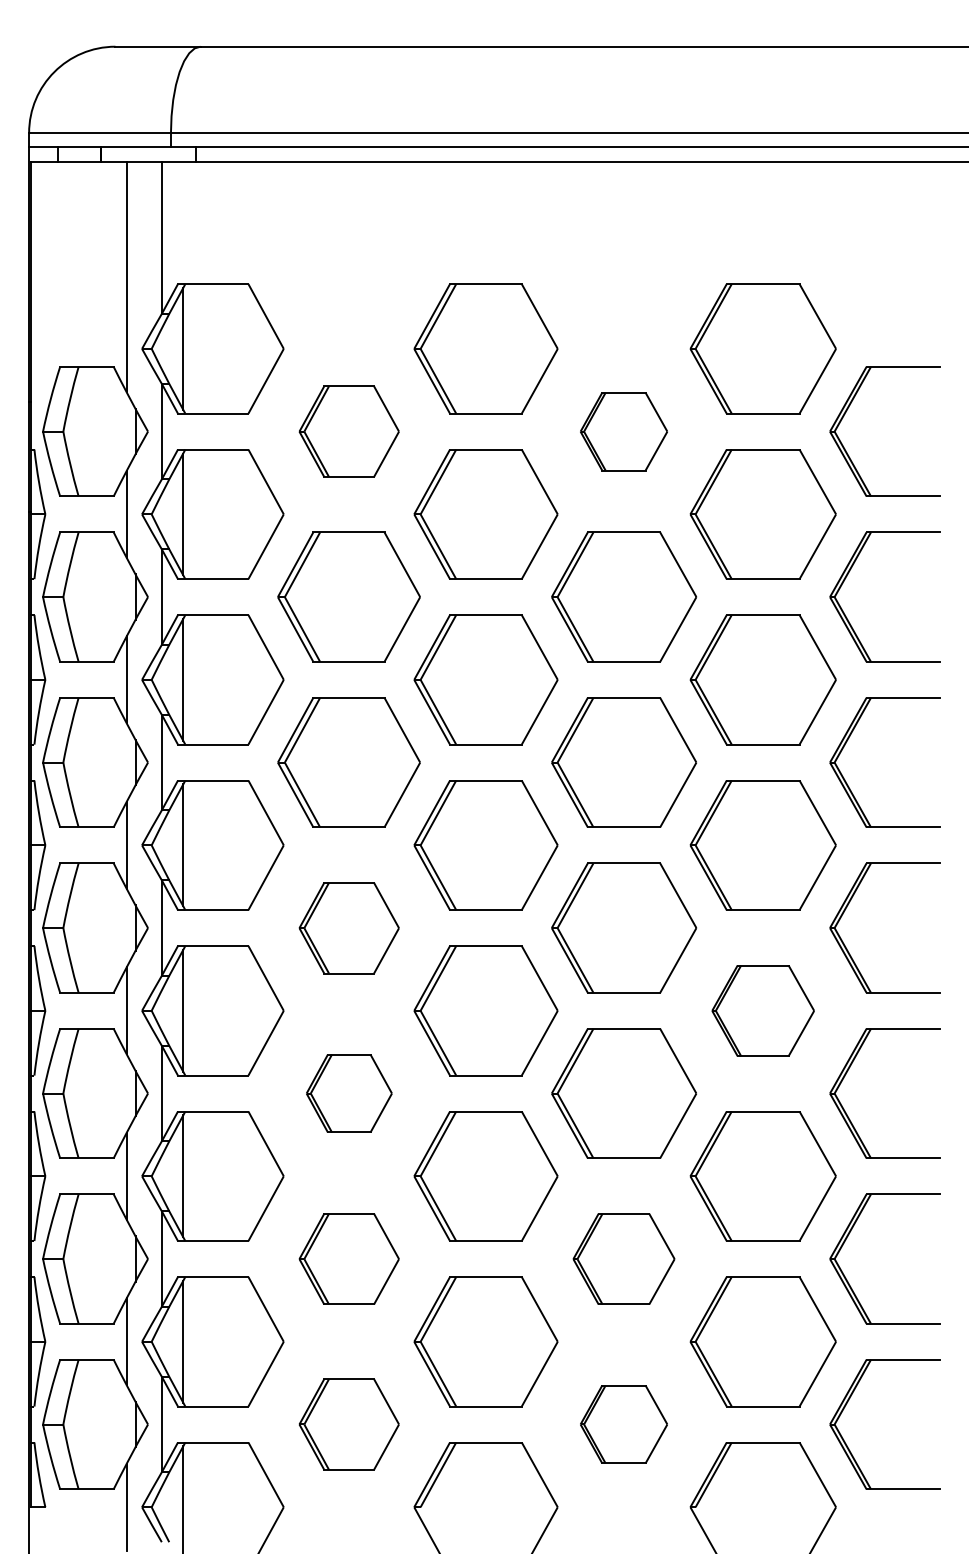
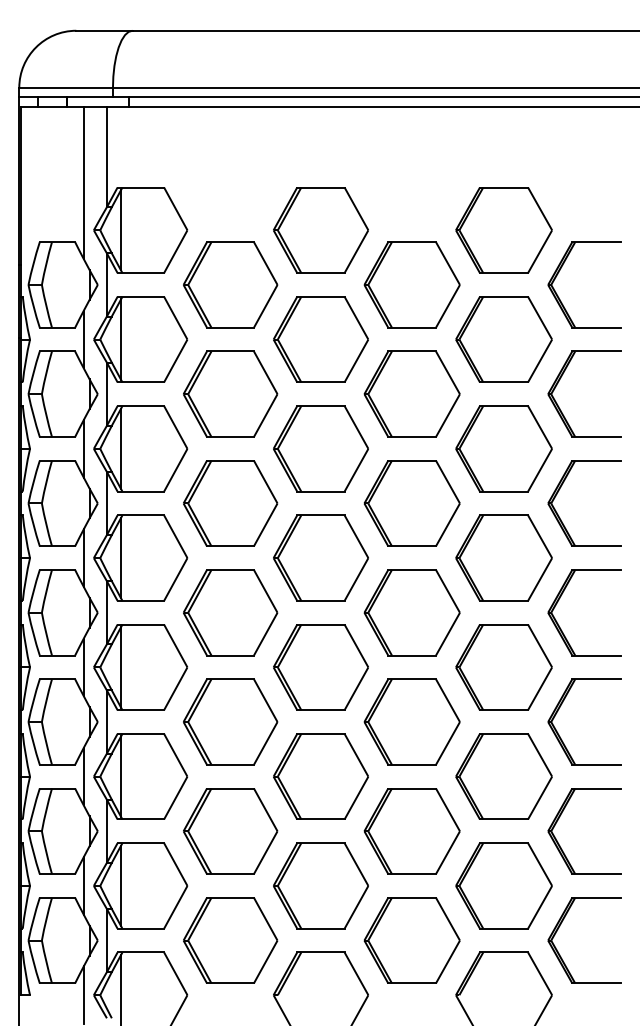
part: (348, 430) -> (230, 284), size x1.43
part: (623, 430) -> (411, 284), size x1.67
part: (348, 927) -> (230, 612), size x1.43
part: (762, 1010) -> (503, 667), size x1.43
part: (348, 1092) -> (230, 721), size x1.67
part: (348, 1259) -> (230, 831), size x1.43
part: (623, 1259) -> (411, 831), size x1.43
part: (348, 1424) -> (230, 940), size x1.43
part: (623, 1424) -> (411, 940), size x1.67

